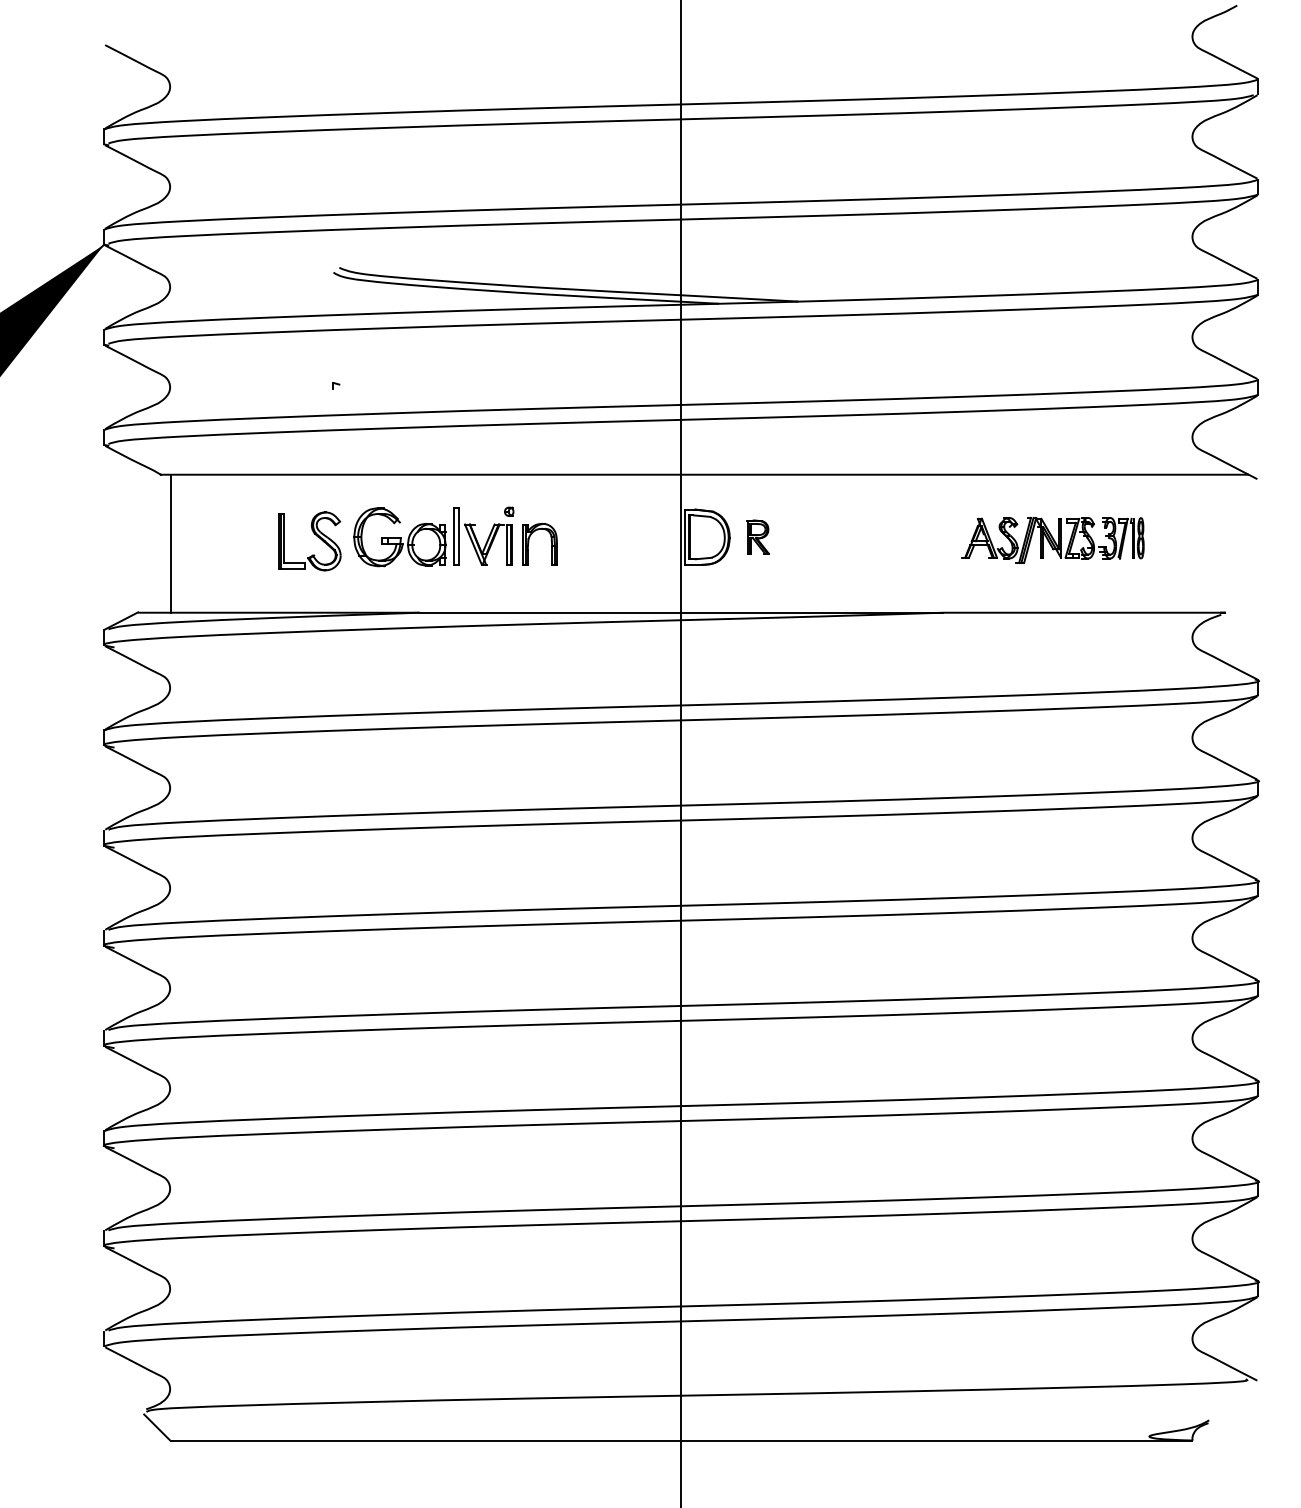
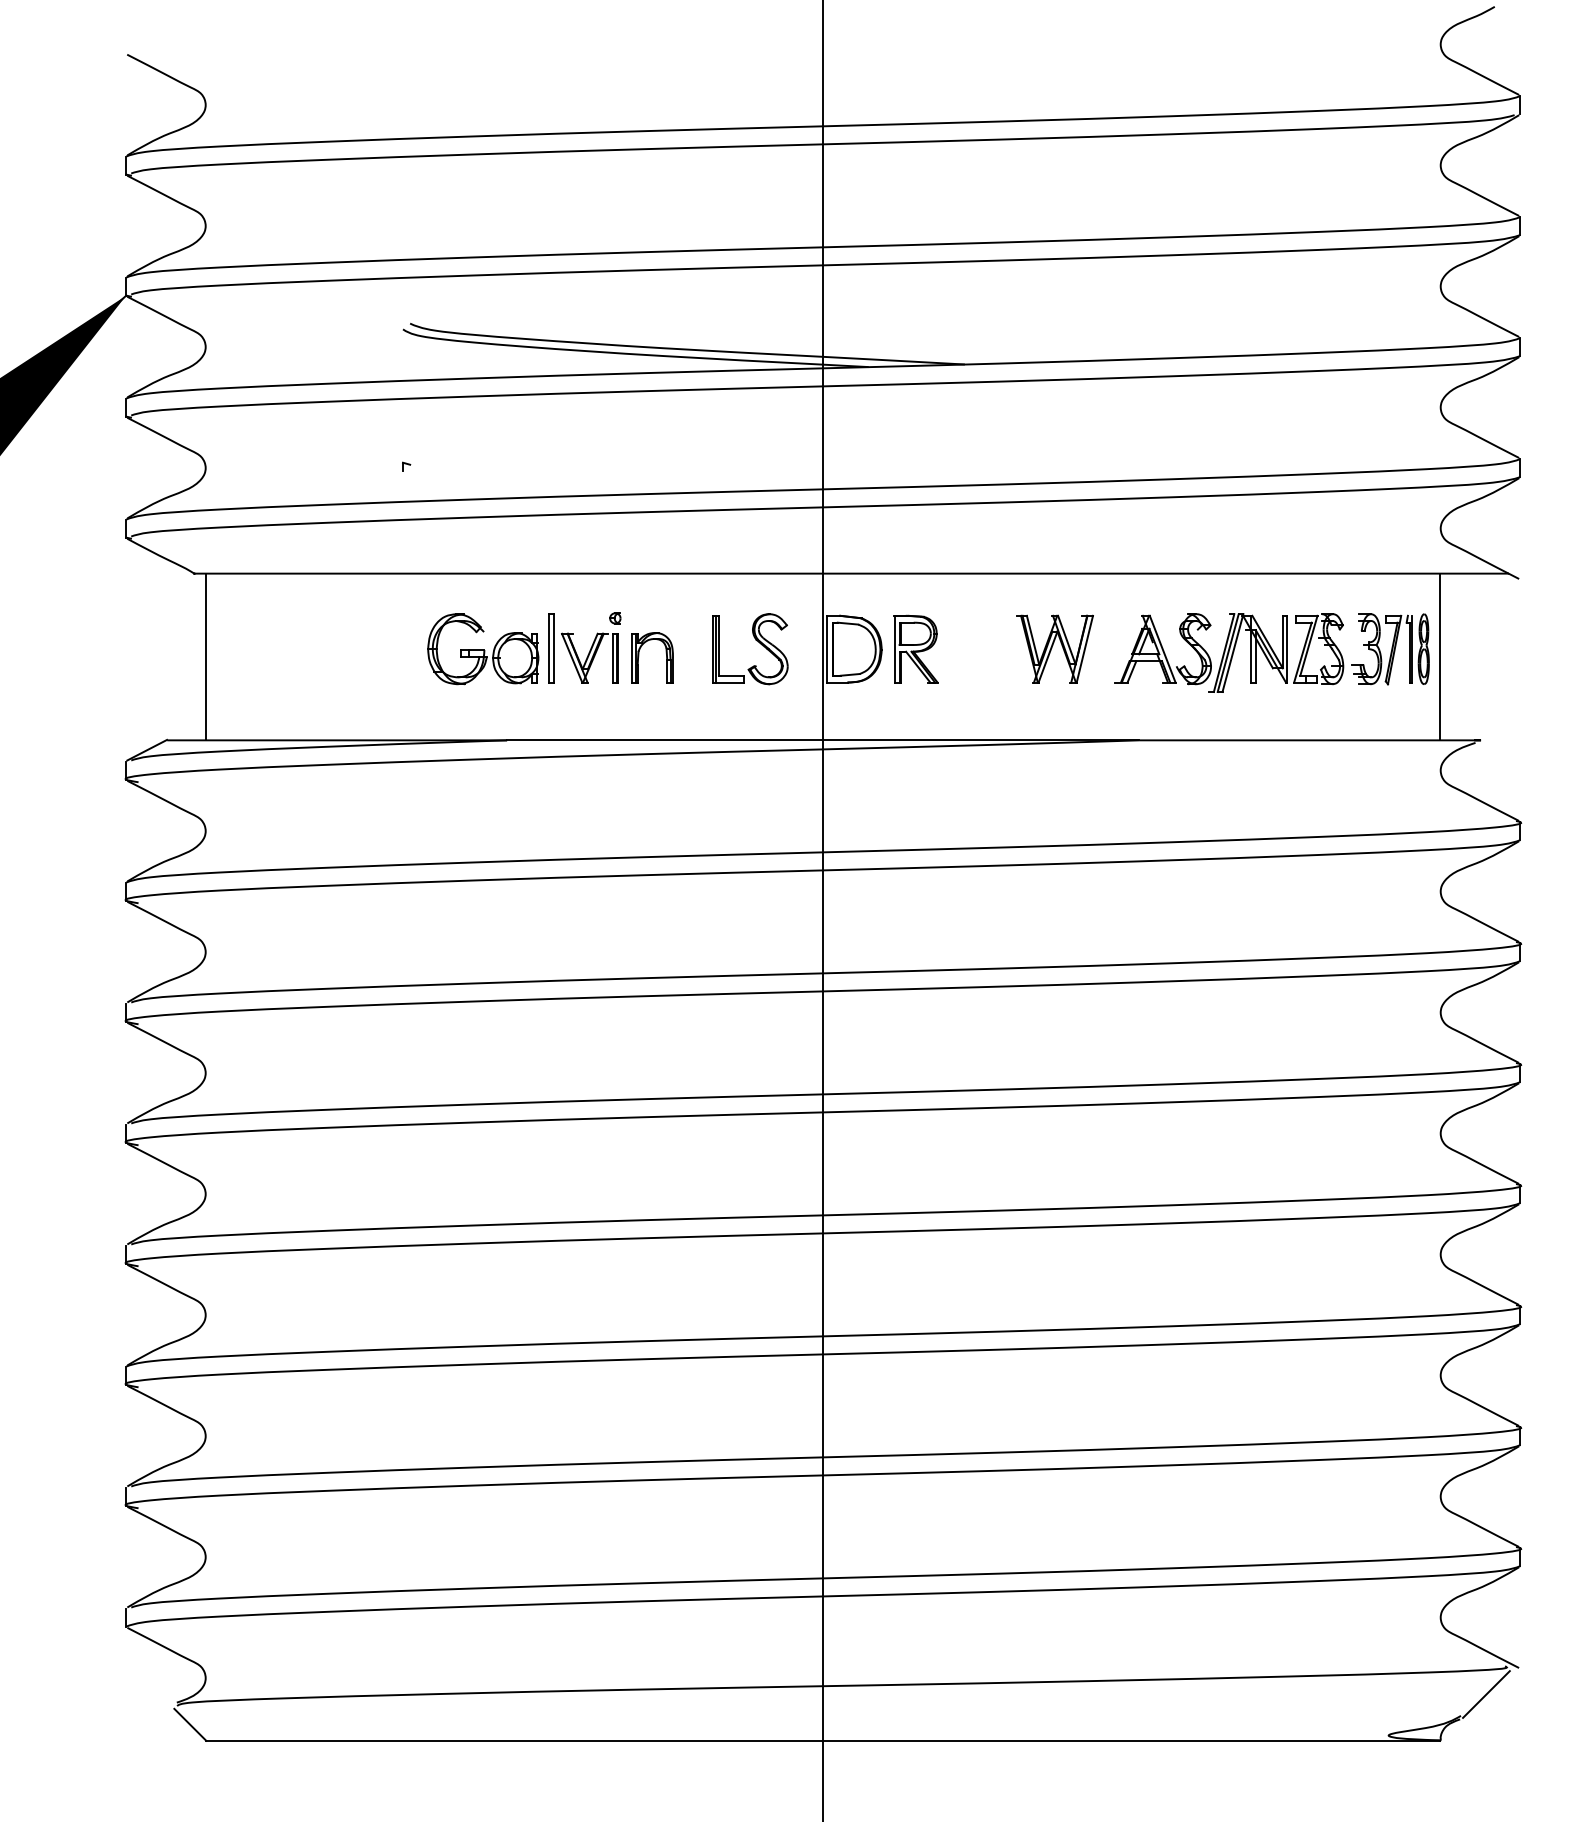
part: (314, 535) -> (756, 641), moved
part: (757, 536) -> (915, 648), size x1.67
part: (872, 536) -> (1054, 648), added
part: (1052, 540) -> (1271, 652), size x1.43
line: (1192, 543) -> (1440, 656), added
line: (1230, 1402) -> (1486, 1694), added

